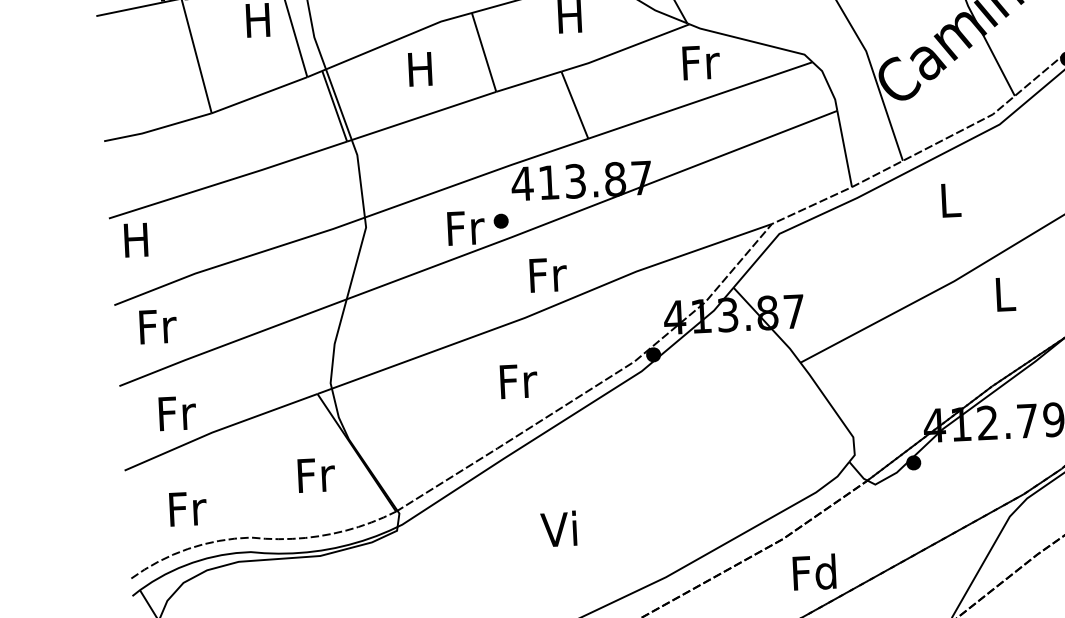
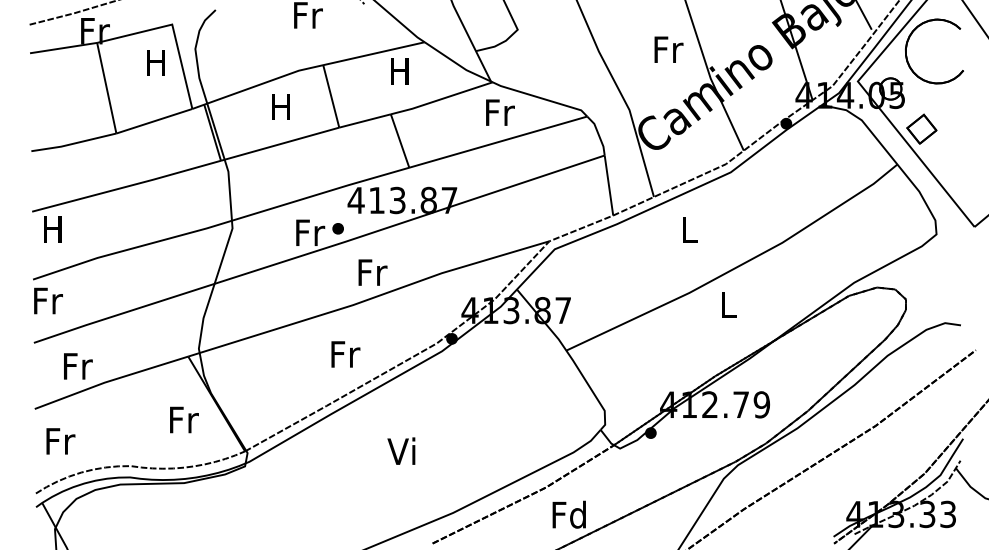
text: (158, 326) -> (48, 300), moved
text: (187, 509) -> (60, 441), moved
text: (558, 528) -> (401, 450), moved

